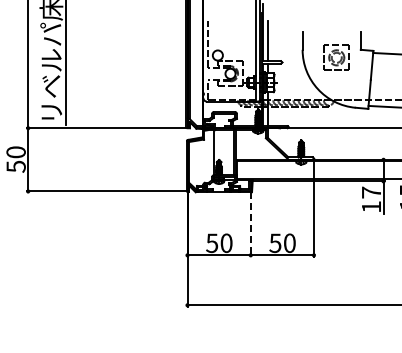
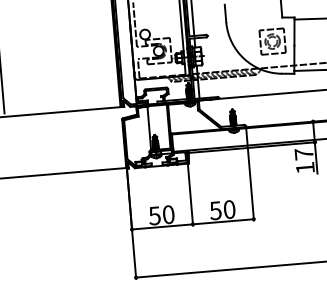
part: (336, 57) -> (272, 41), moved
line: (250, 224) -> (190, 194), dashed -> solid

